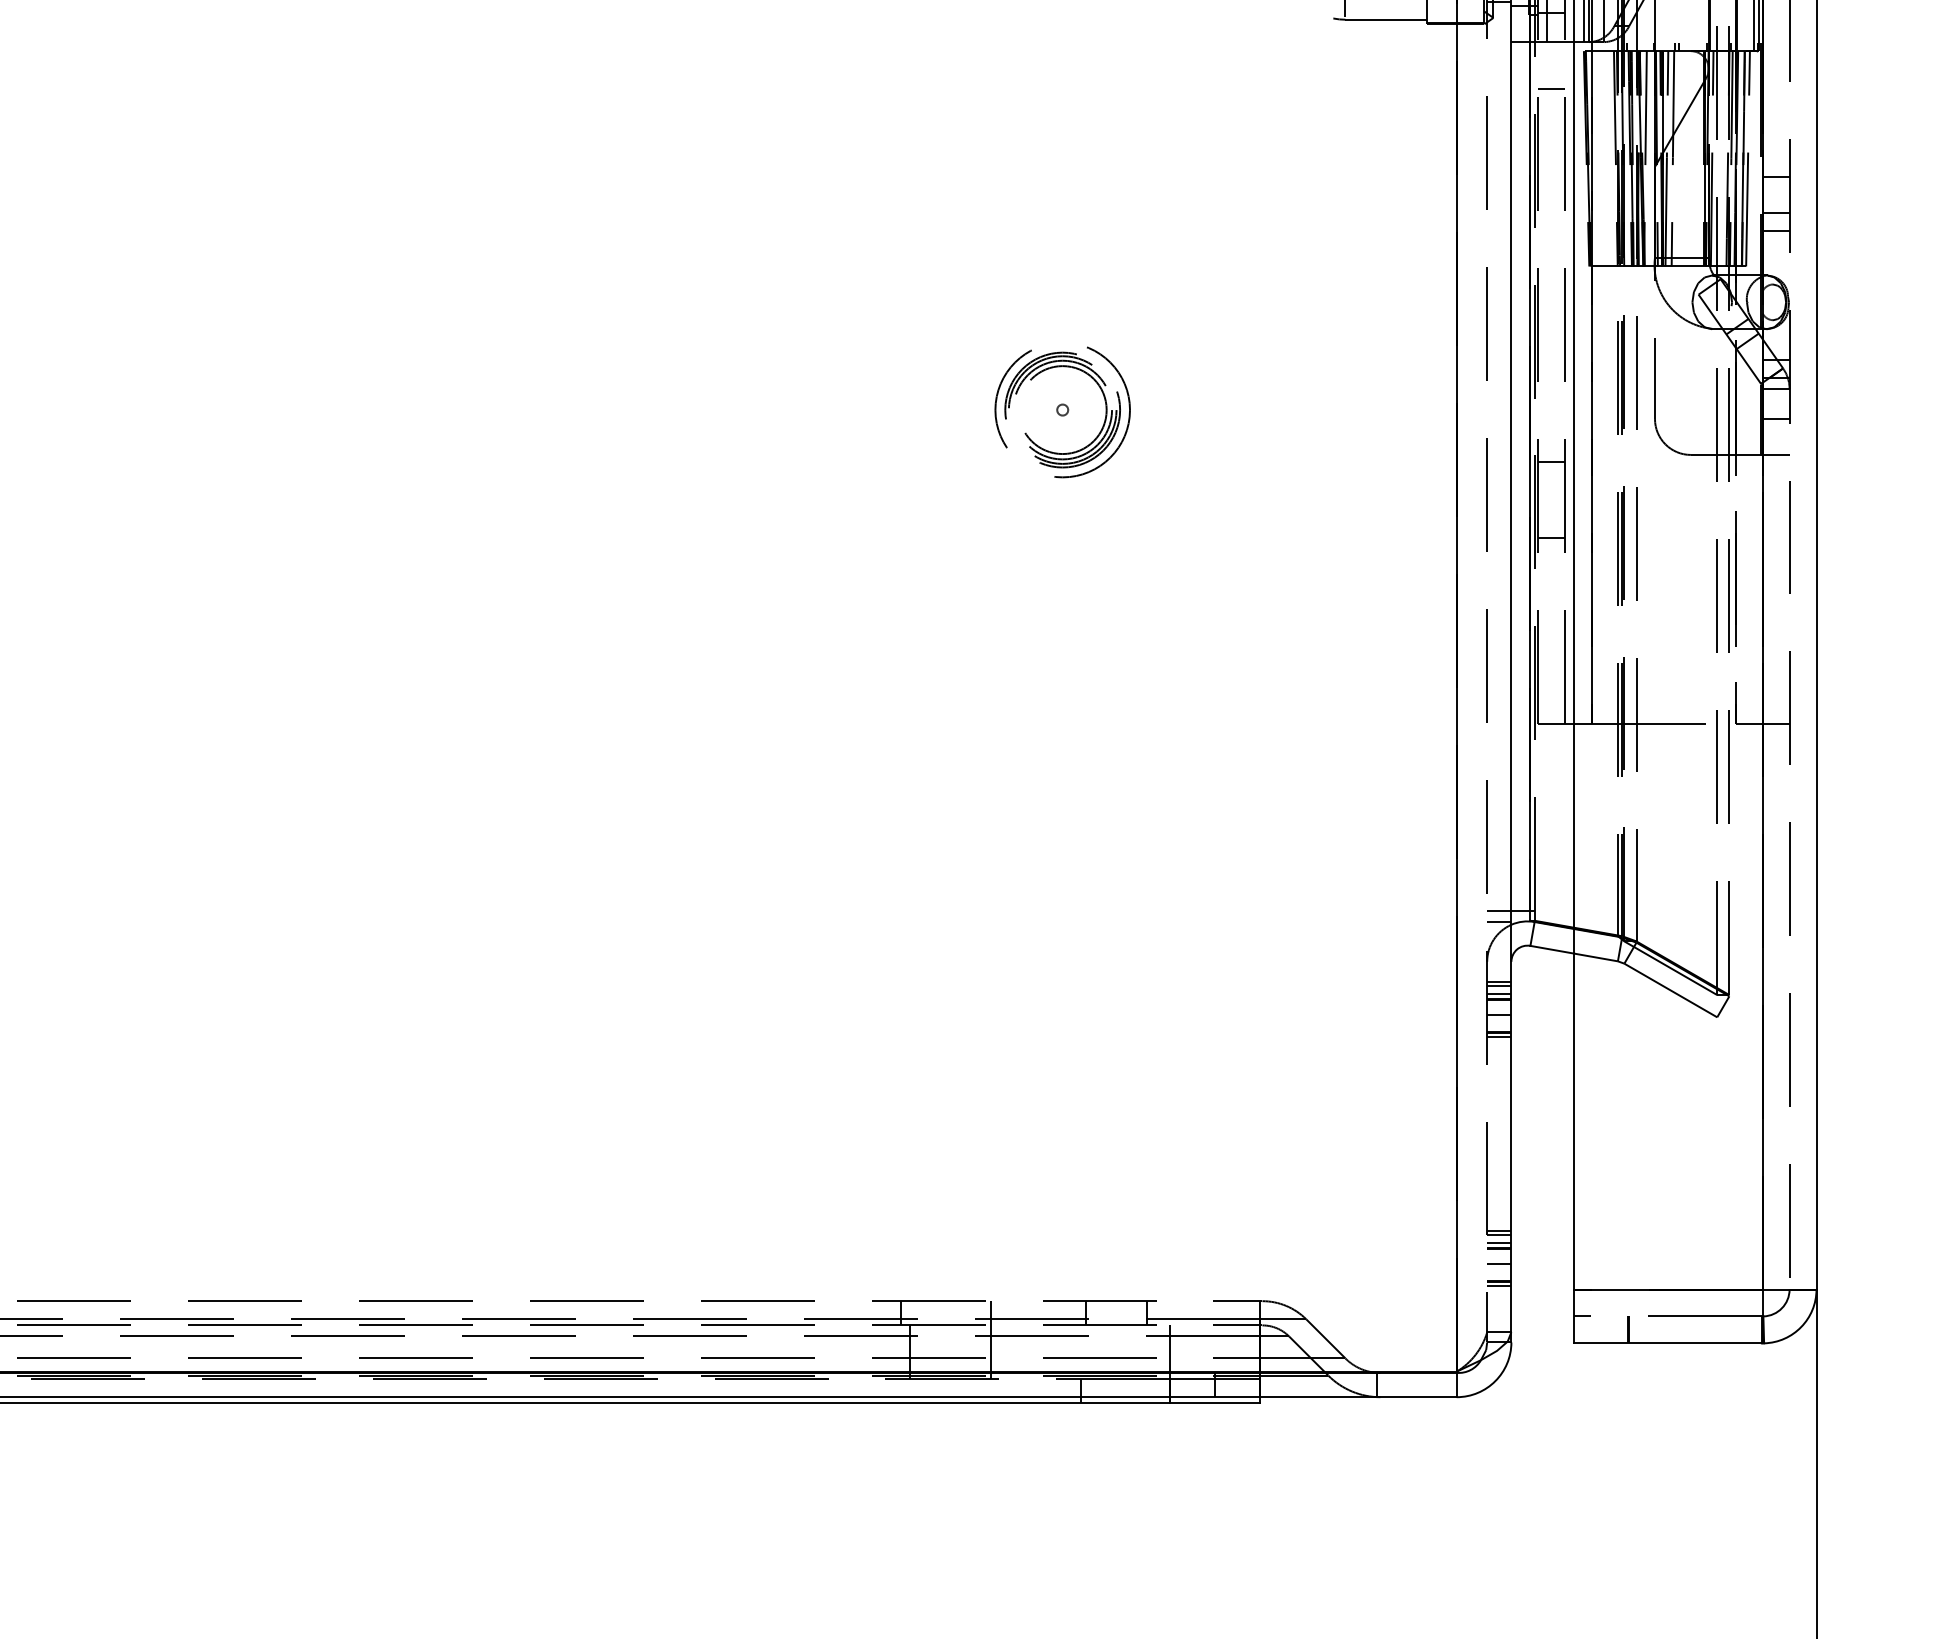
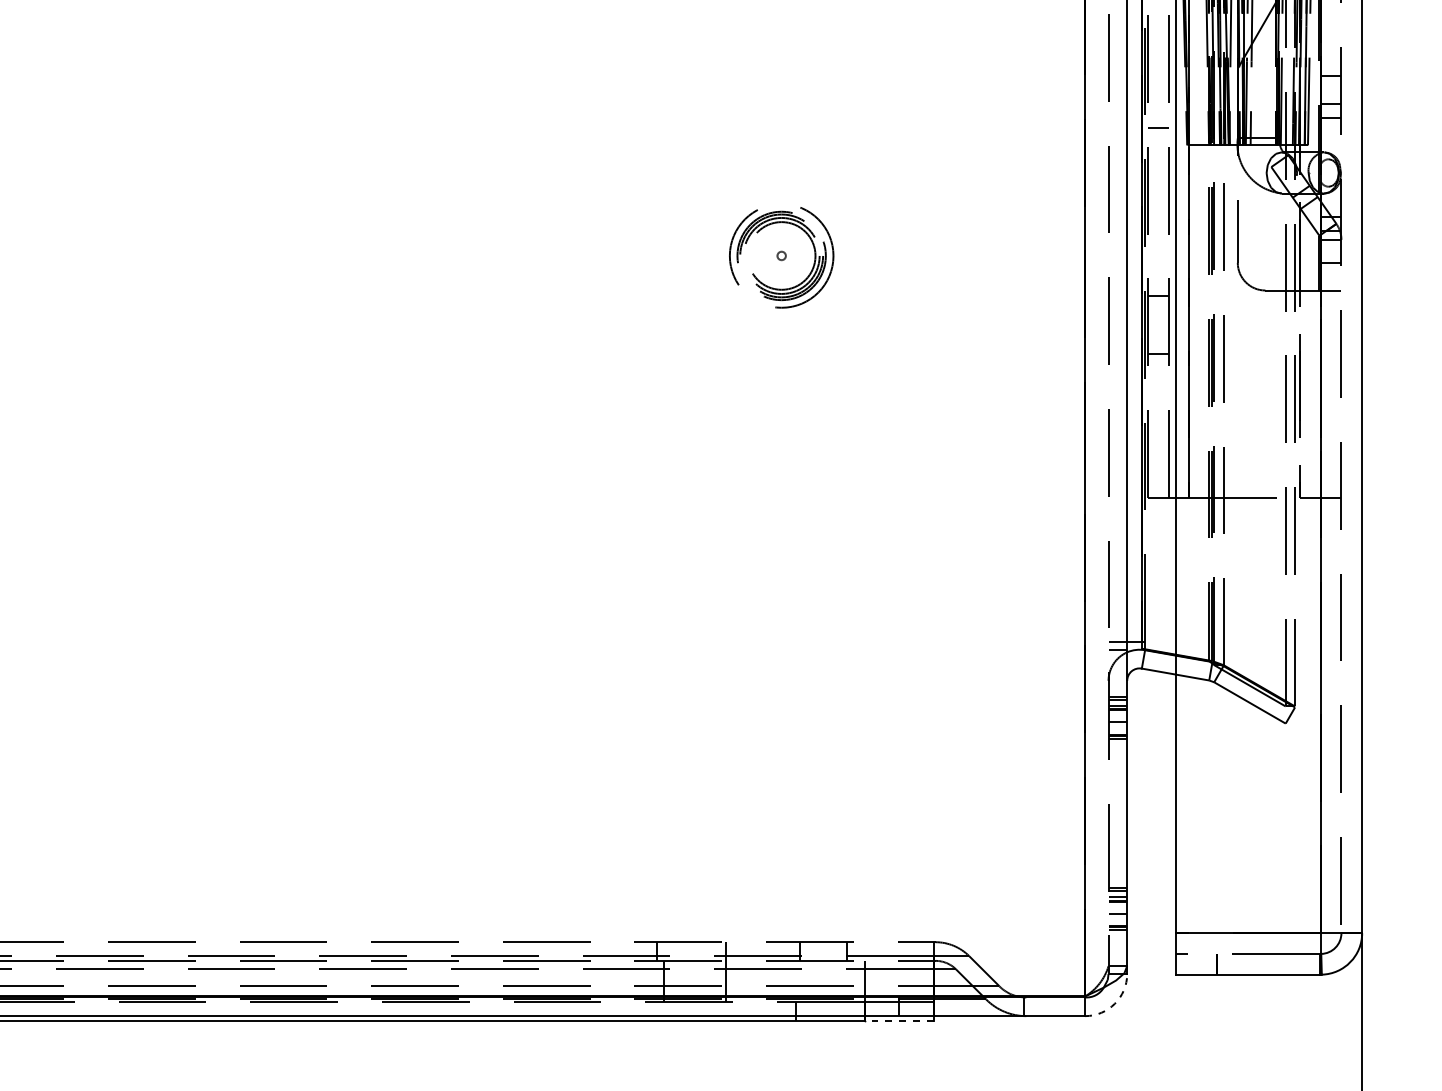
line: (1551, 88) -> (1158, 127), moved
arc: (1495, 1381) -> (1114, 1004), solid -> dashed
line: (1215, 1403) -> (899, 1020), solid -> dashed

